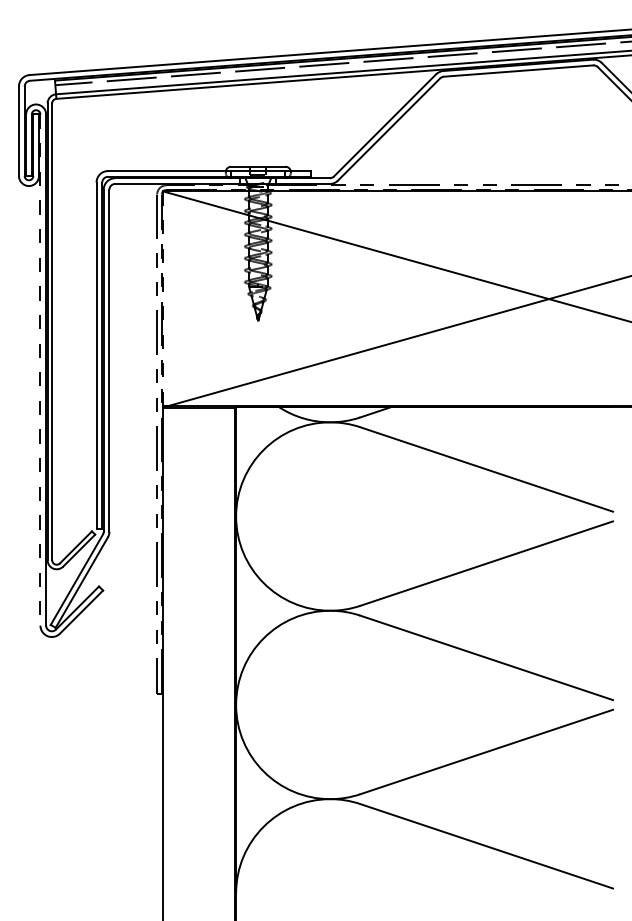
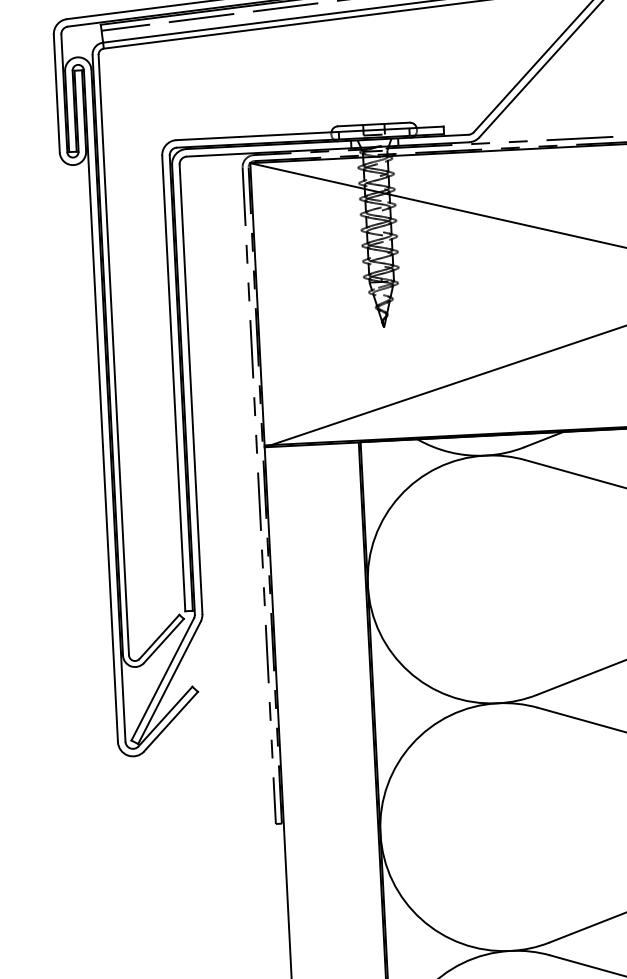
line: (163, 299) -> (258, 305), dashed -> solid
line: (40, 370) -> (101, 406), dashed -> solid

